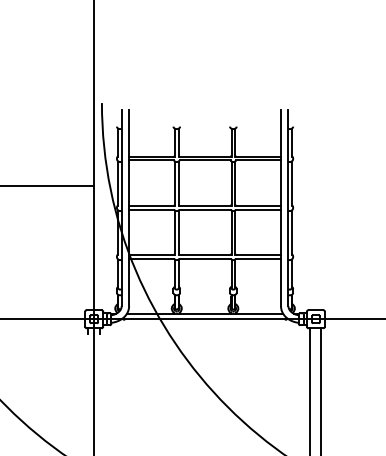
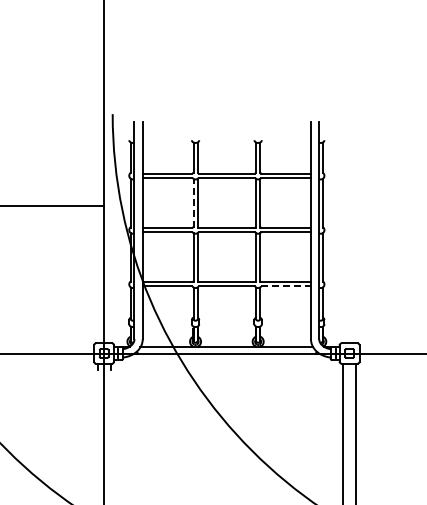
line: (174, 182) -> (193, 202), solid -> dashed
line: (258, 258) -> (286, 286), solid -> dashed

